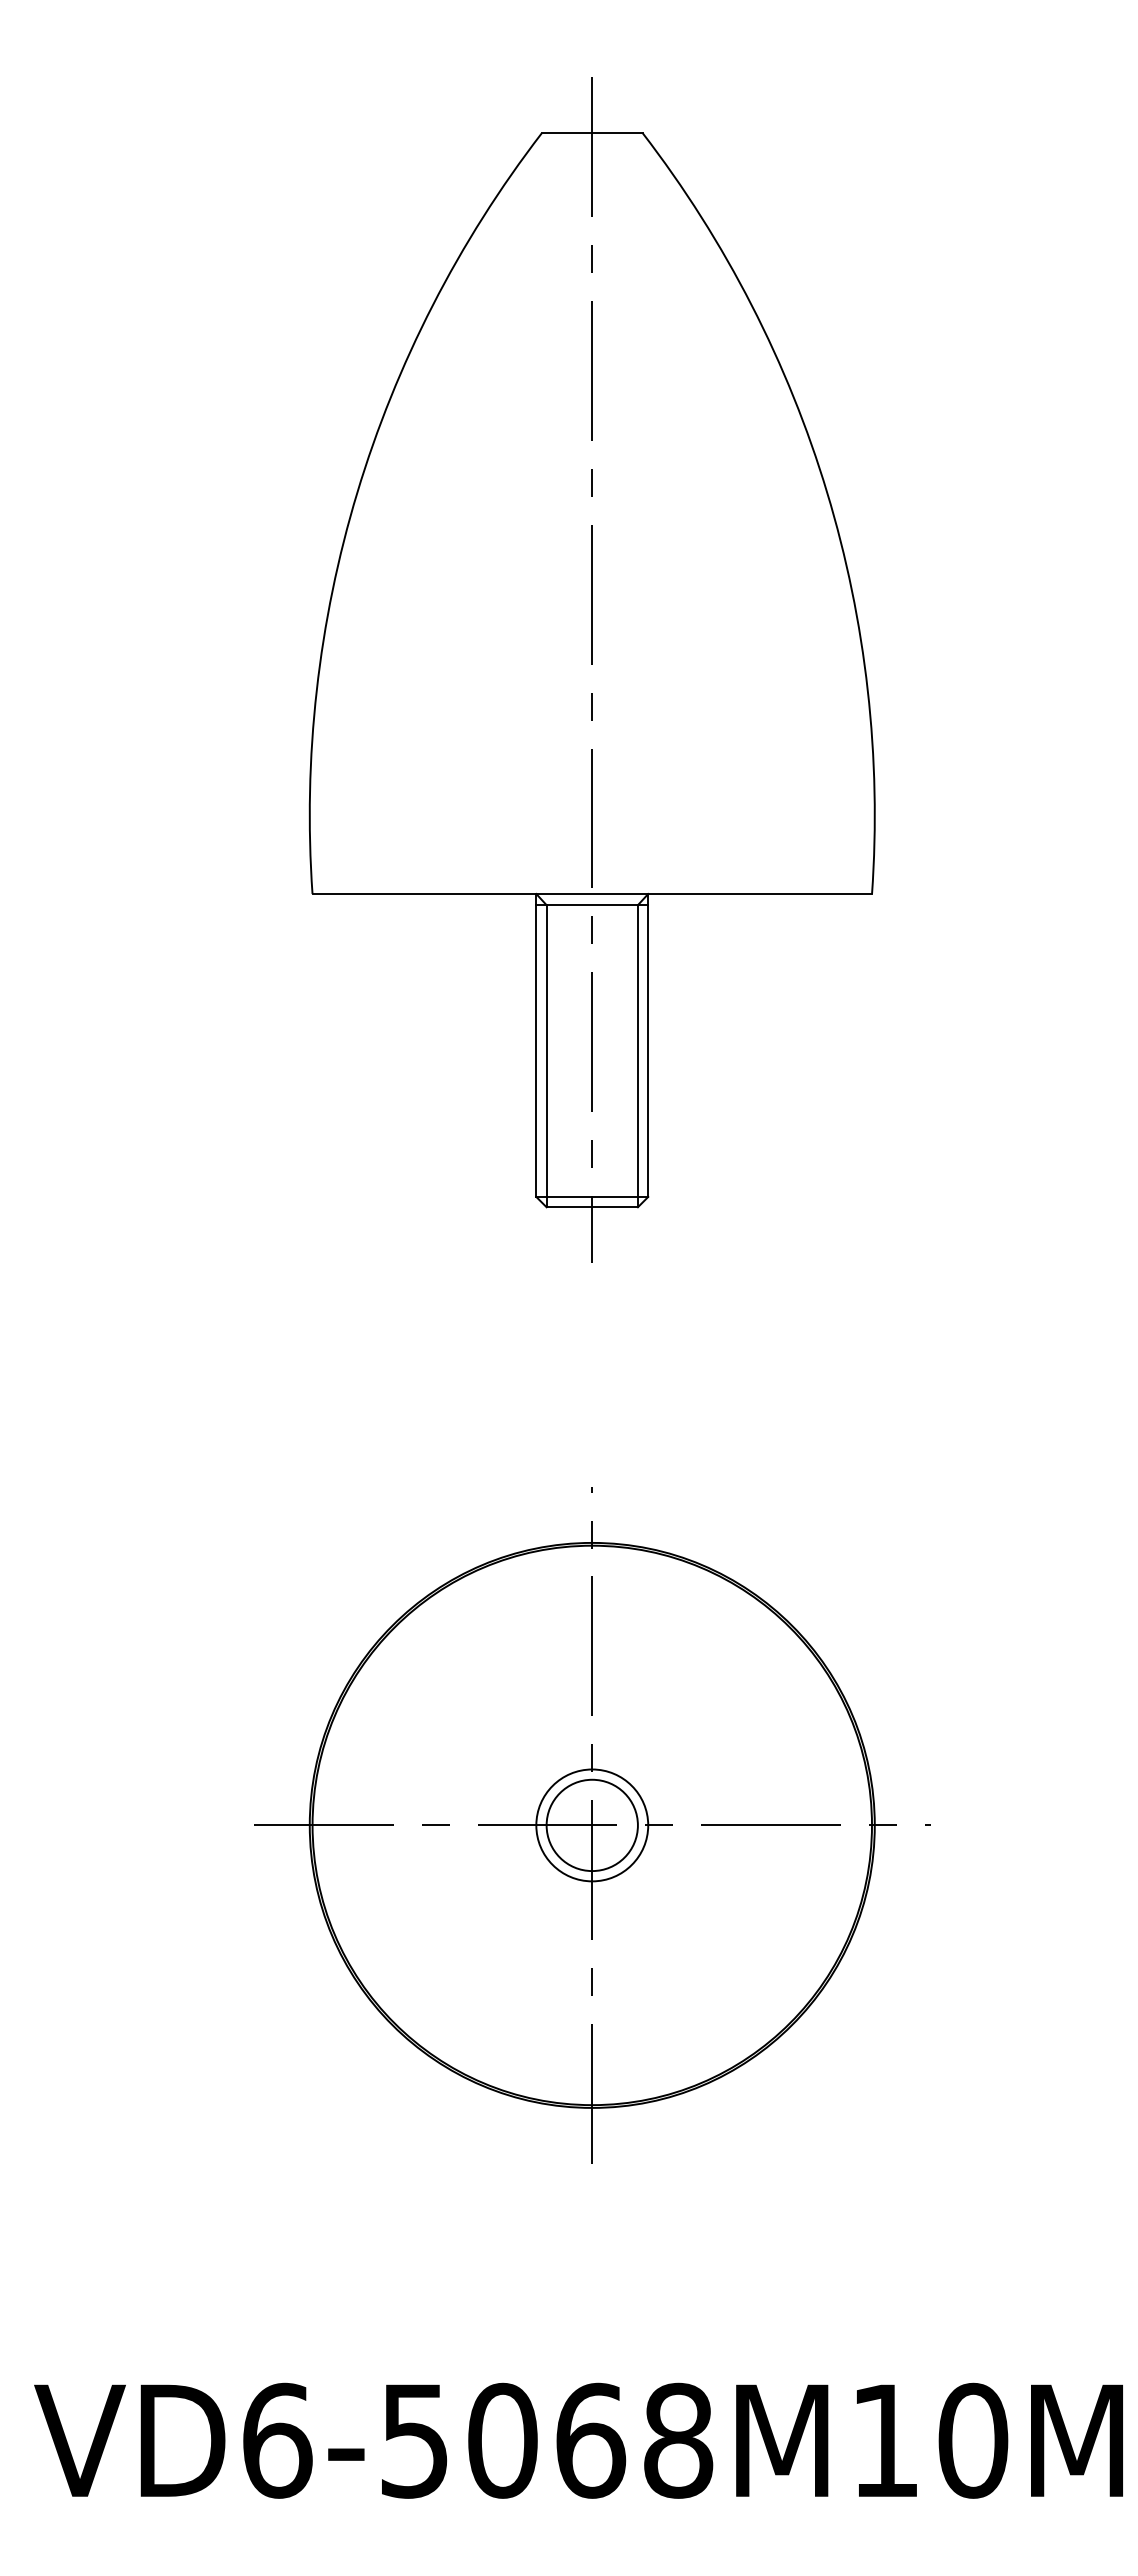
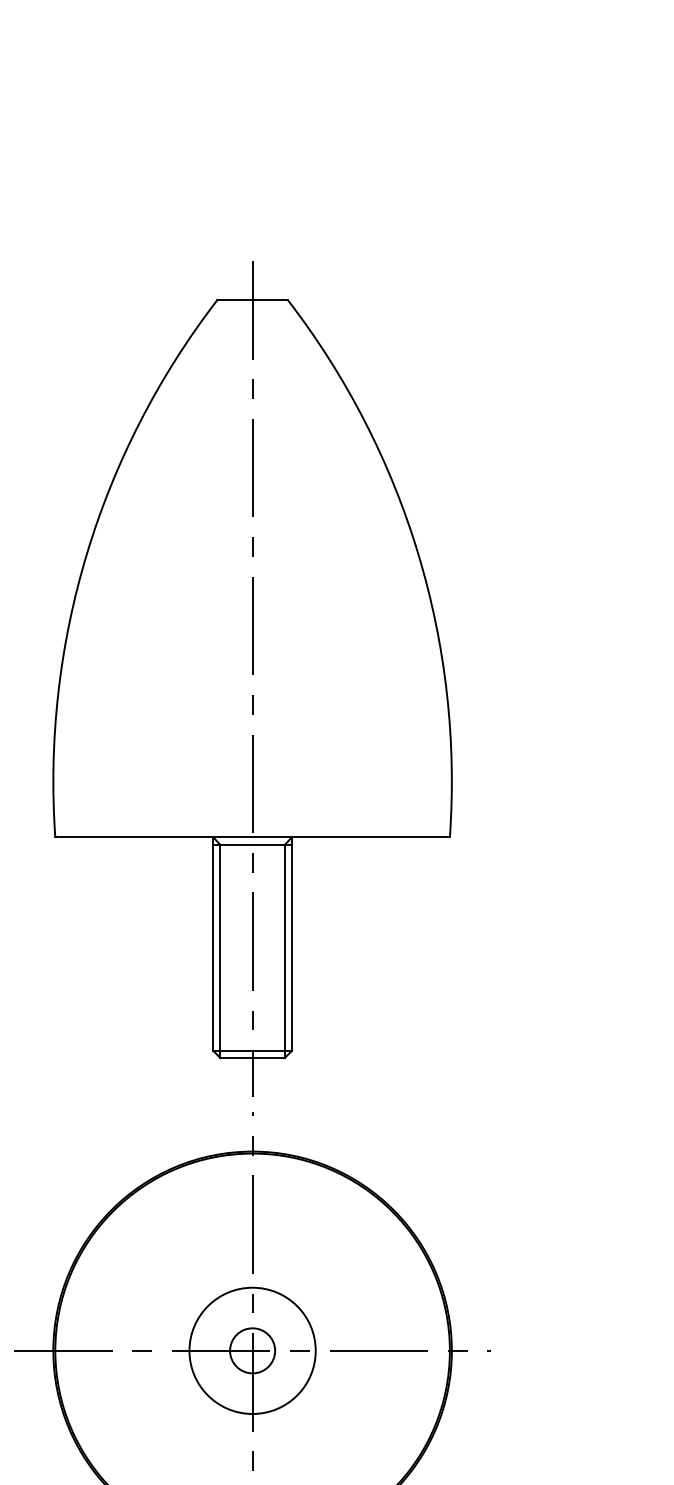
part: (591, 669) -> (252, 678), moved
circle: (591, 1825) -> (252, 1350), size x0.7
circle: (592, 1825) -> (252, 1350), size x1.6

